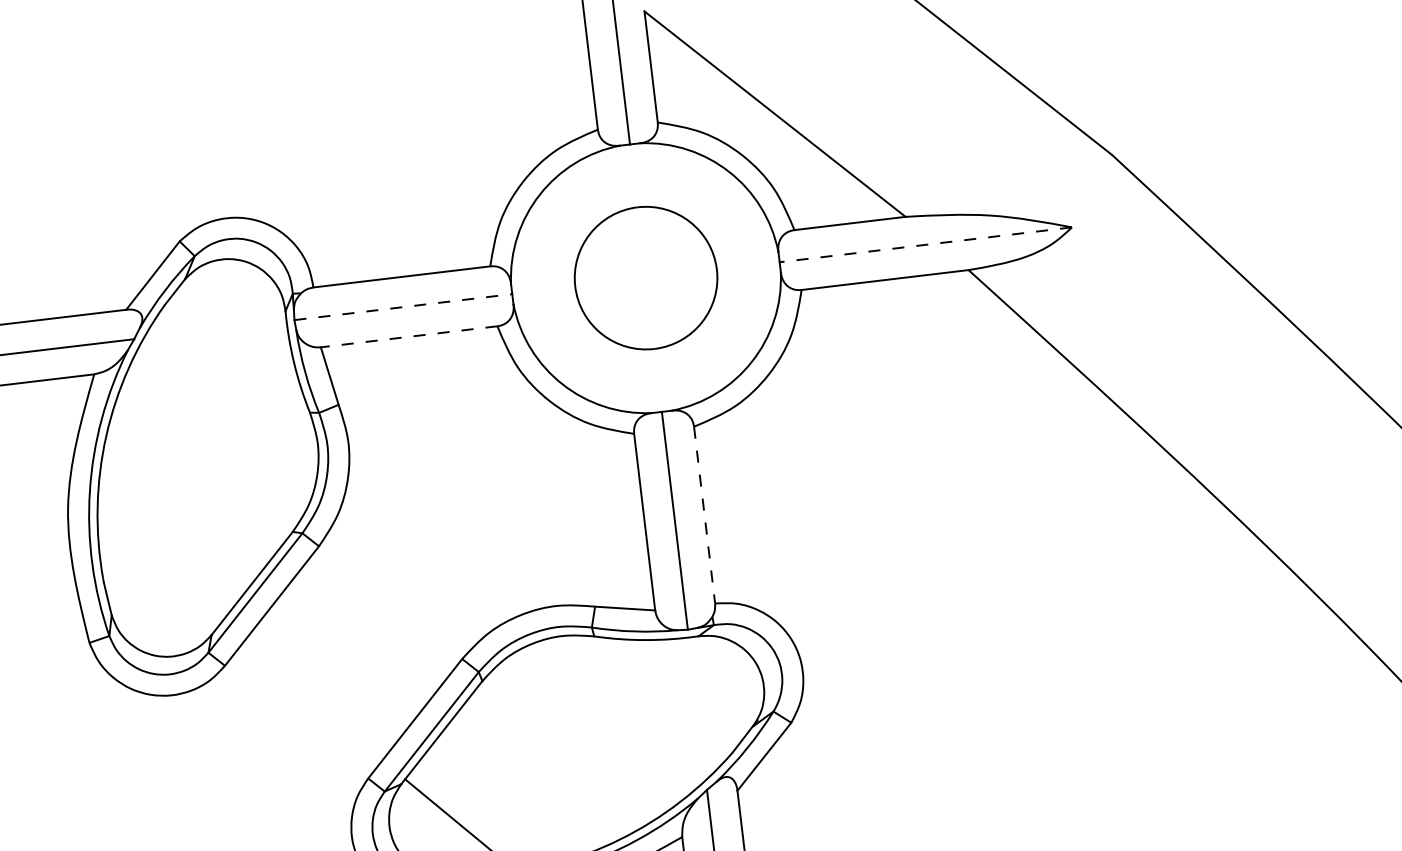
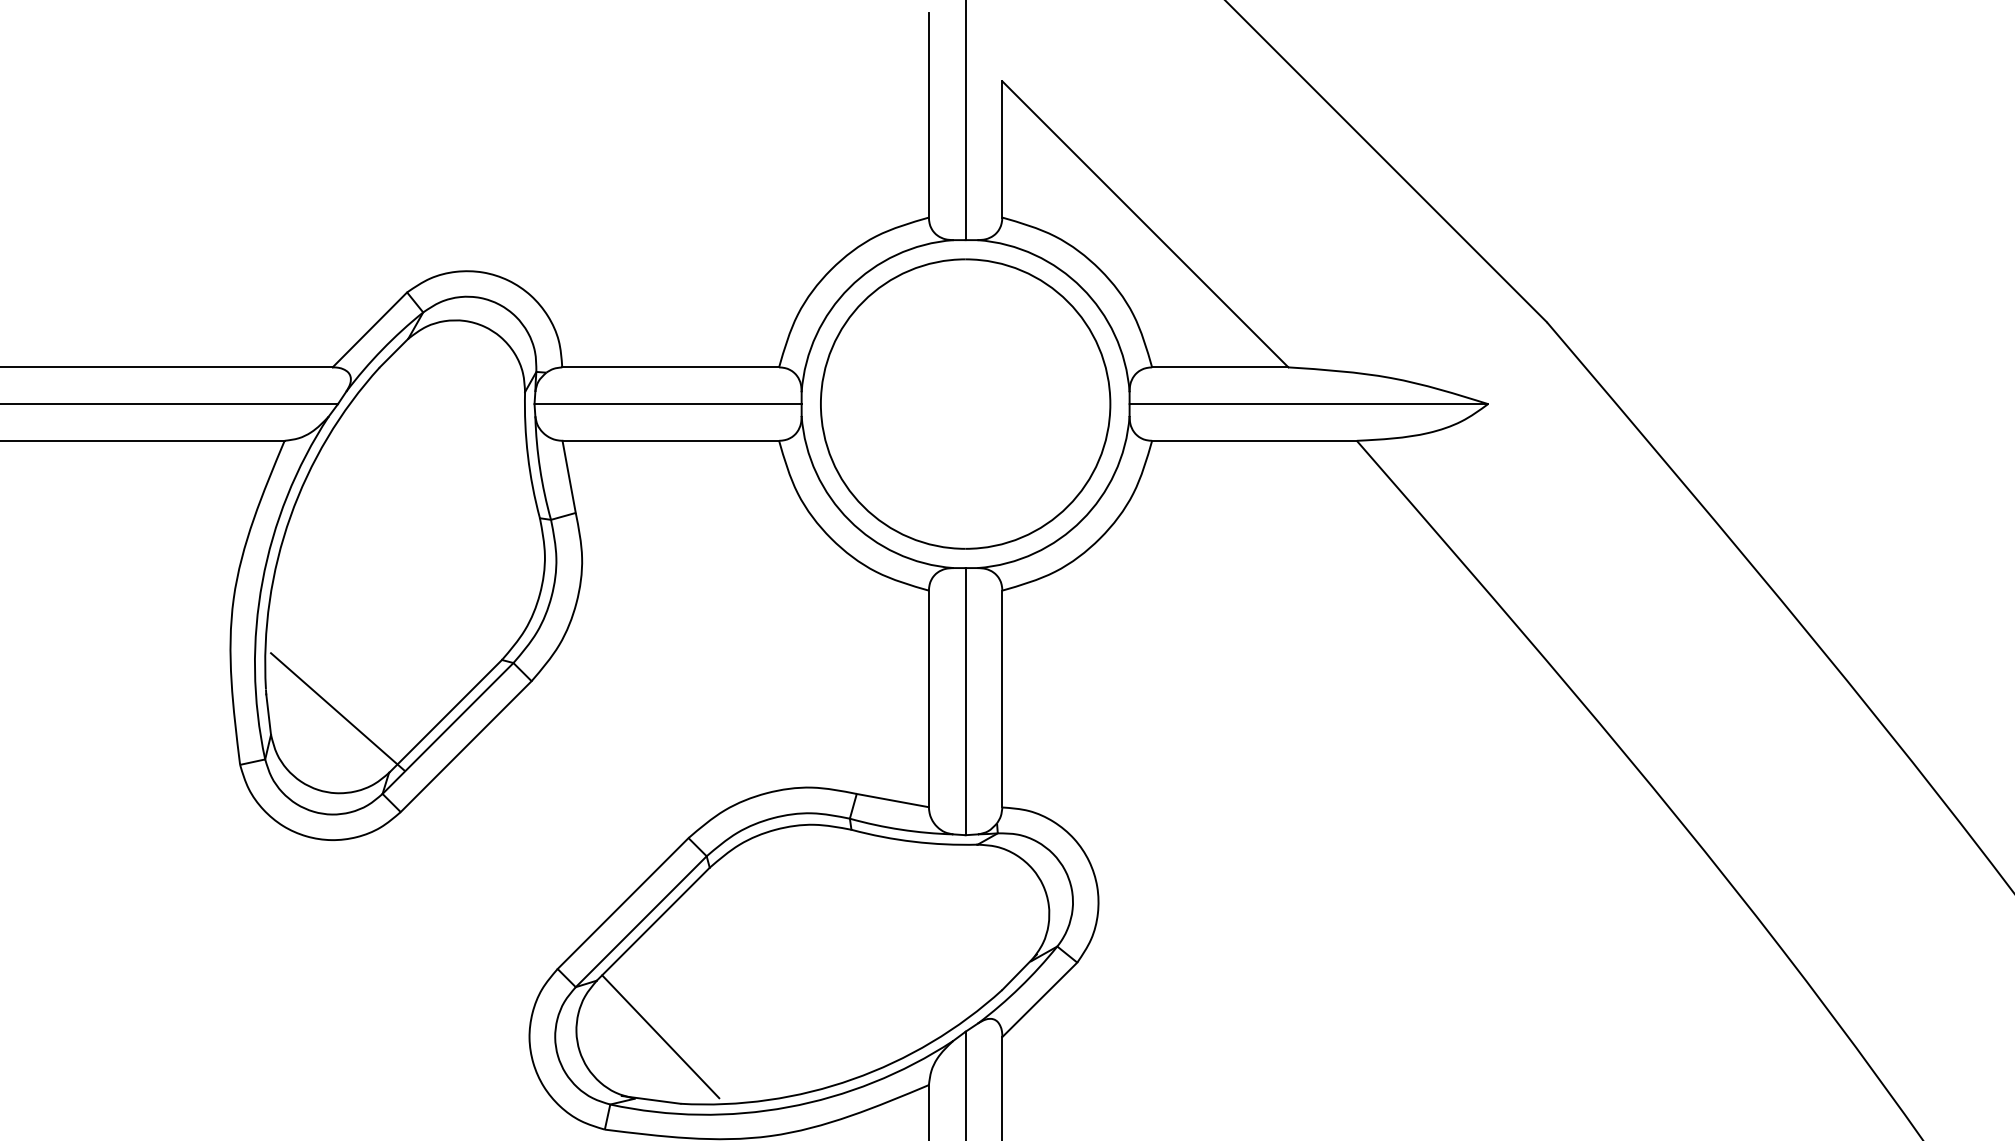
line: (925, 245) -> (1308, 404), dashed -> solid
part: (645, 277) -> (965, 403), size x1.67
line: (403, 307) -> (668, 404), dashed -> solid
line: (408, 336) -> (670, 440), dashed -> solid
line: (704, 515) -> (1002, 699), dashed -> solid
line: (163, 589) -> (337, 711), added

